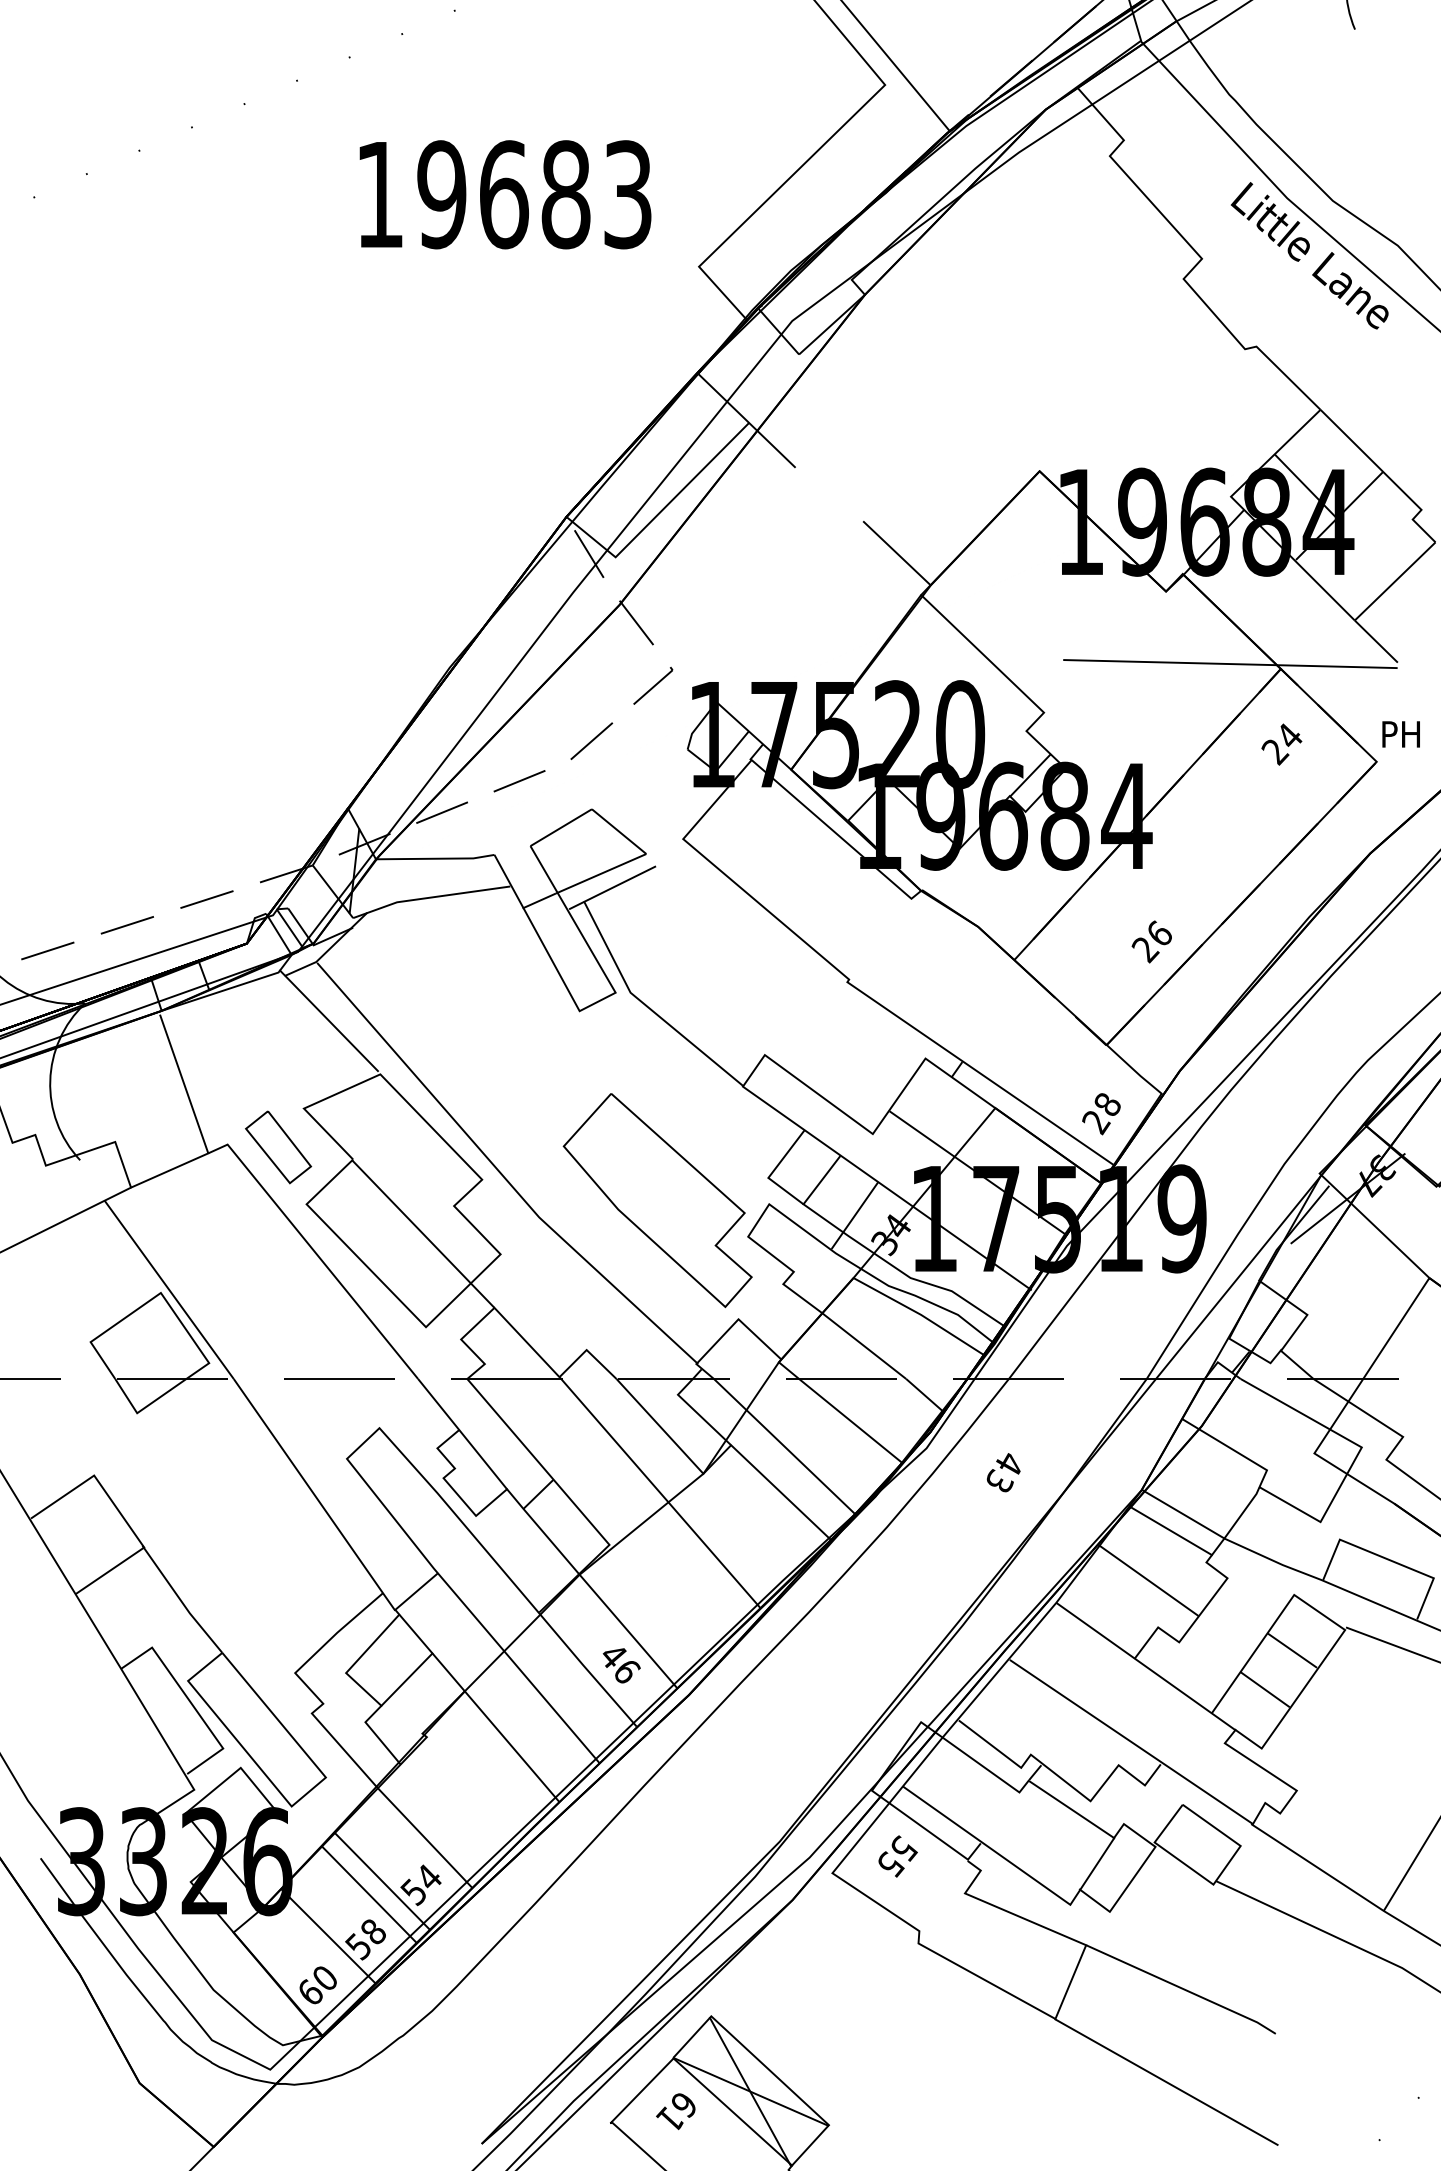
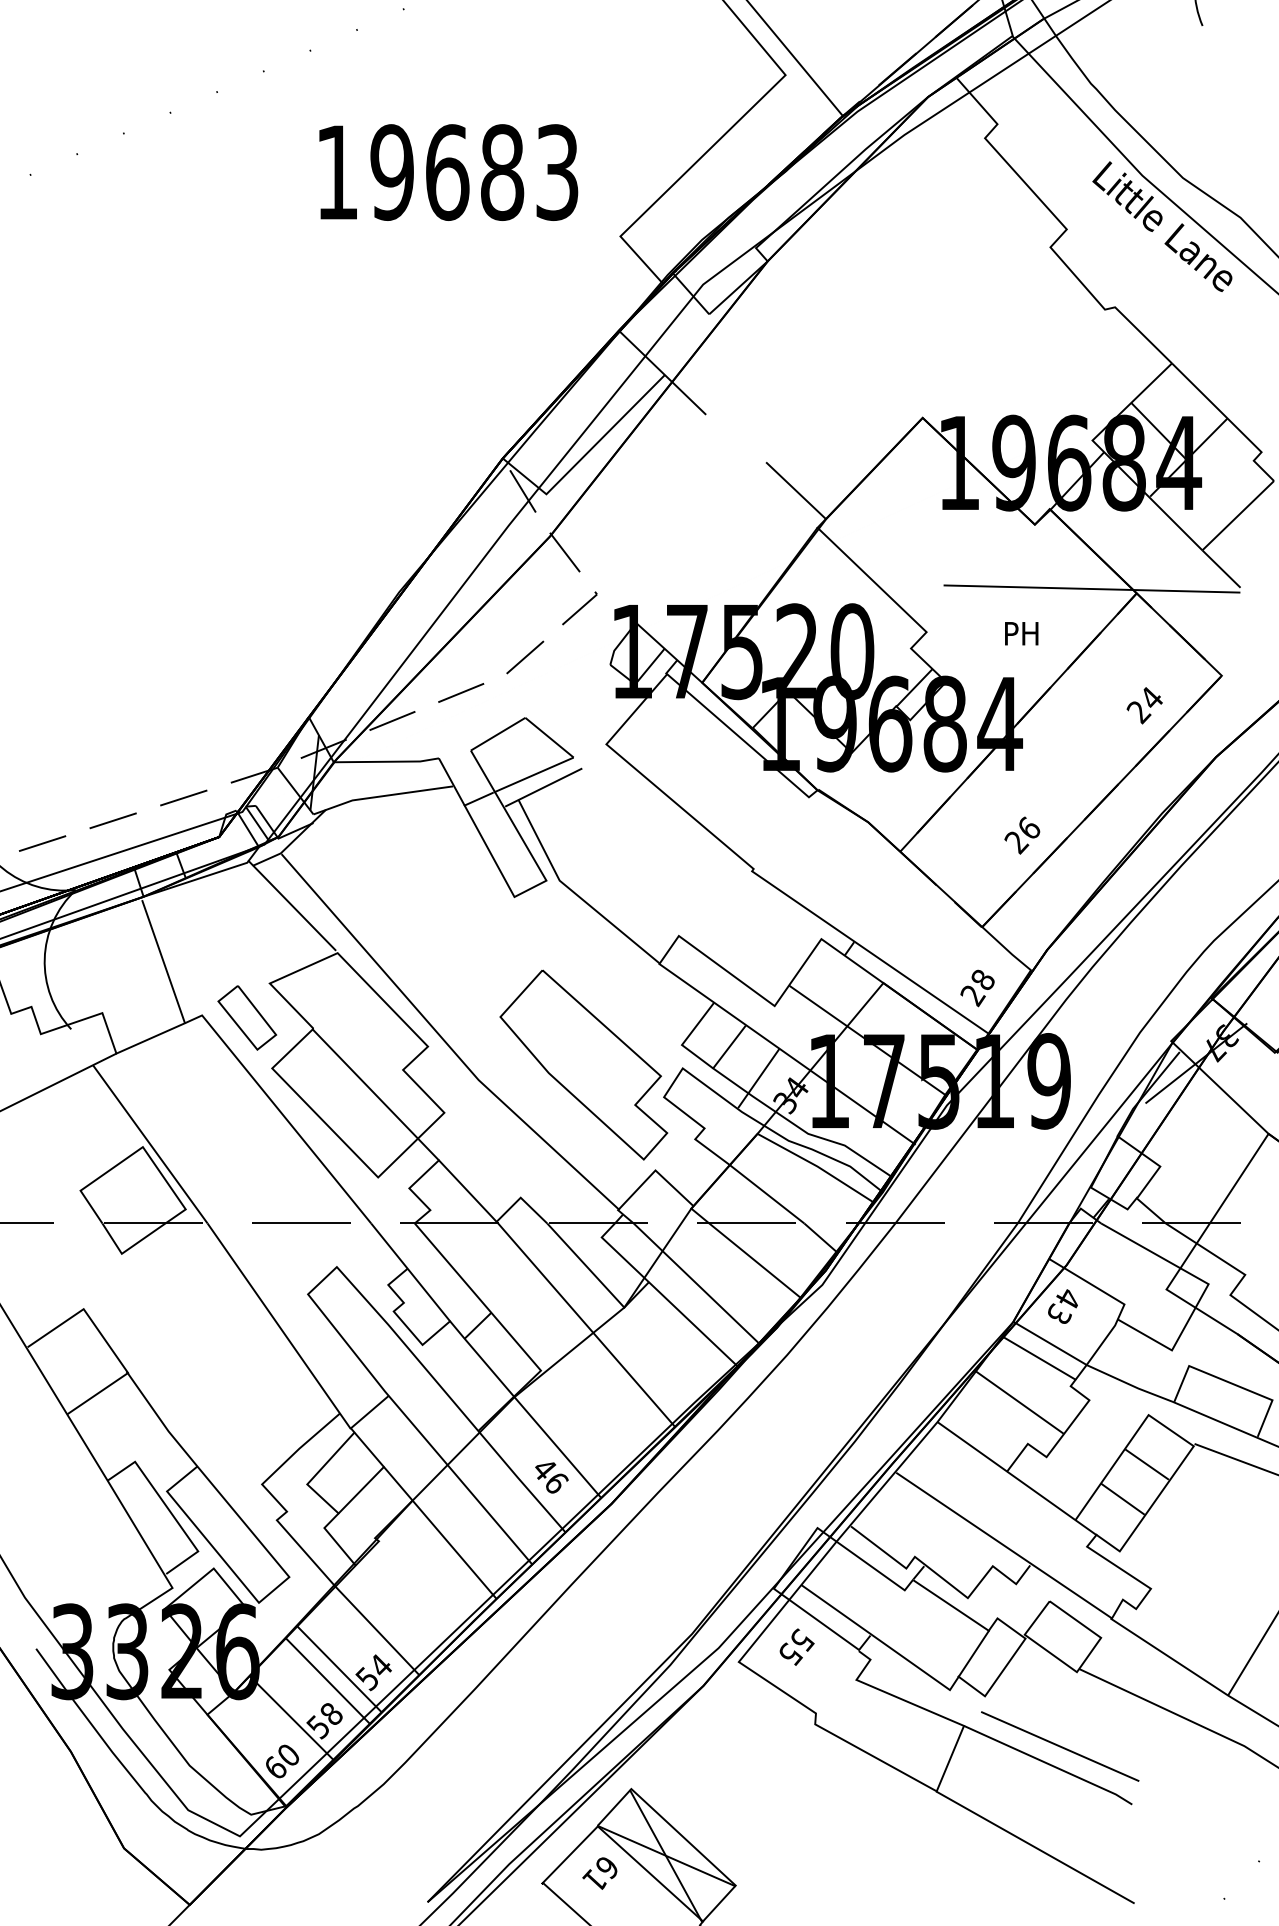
text: (1400, 734) -> (1021, 633), moved
text: (1281, 744) -> (1144, 705), moved
text: (1003, 1472) -> (1062, 1306), moved
line: (1194, 1968) -> (1060, 1746), added

